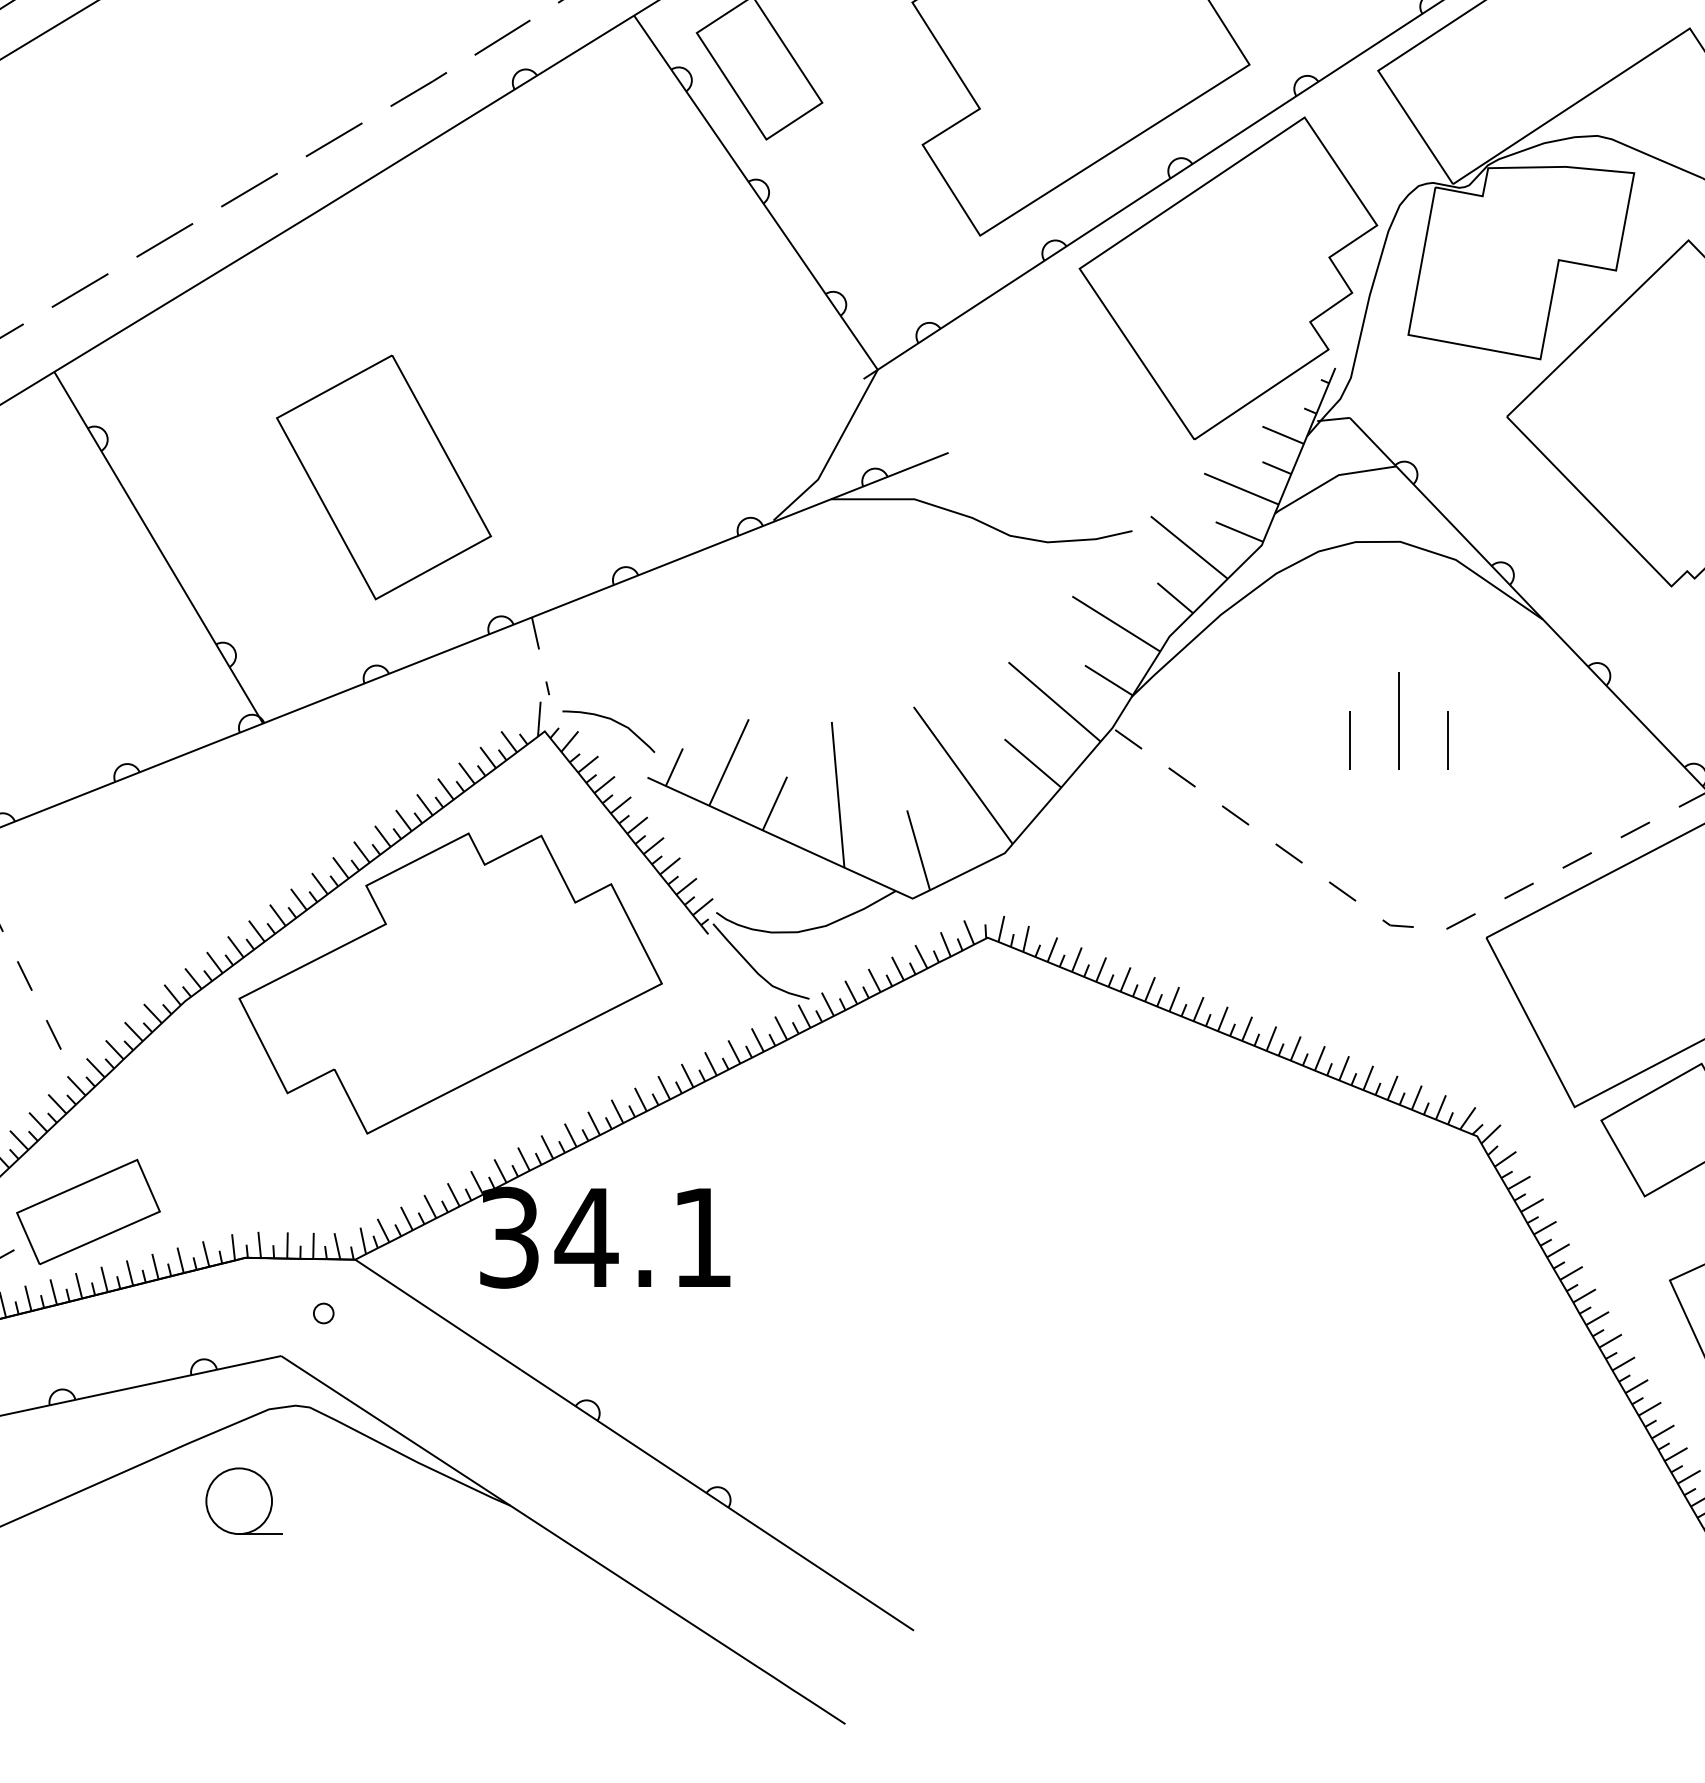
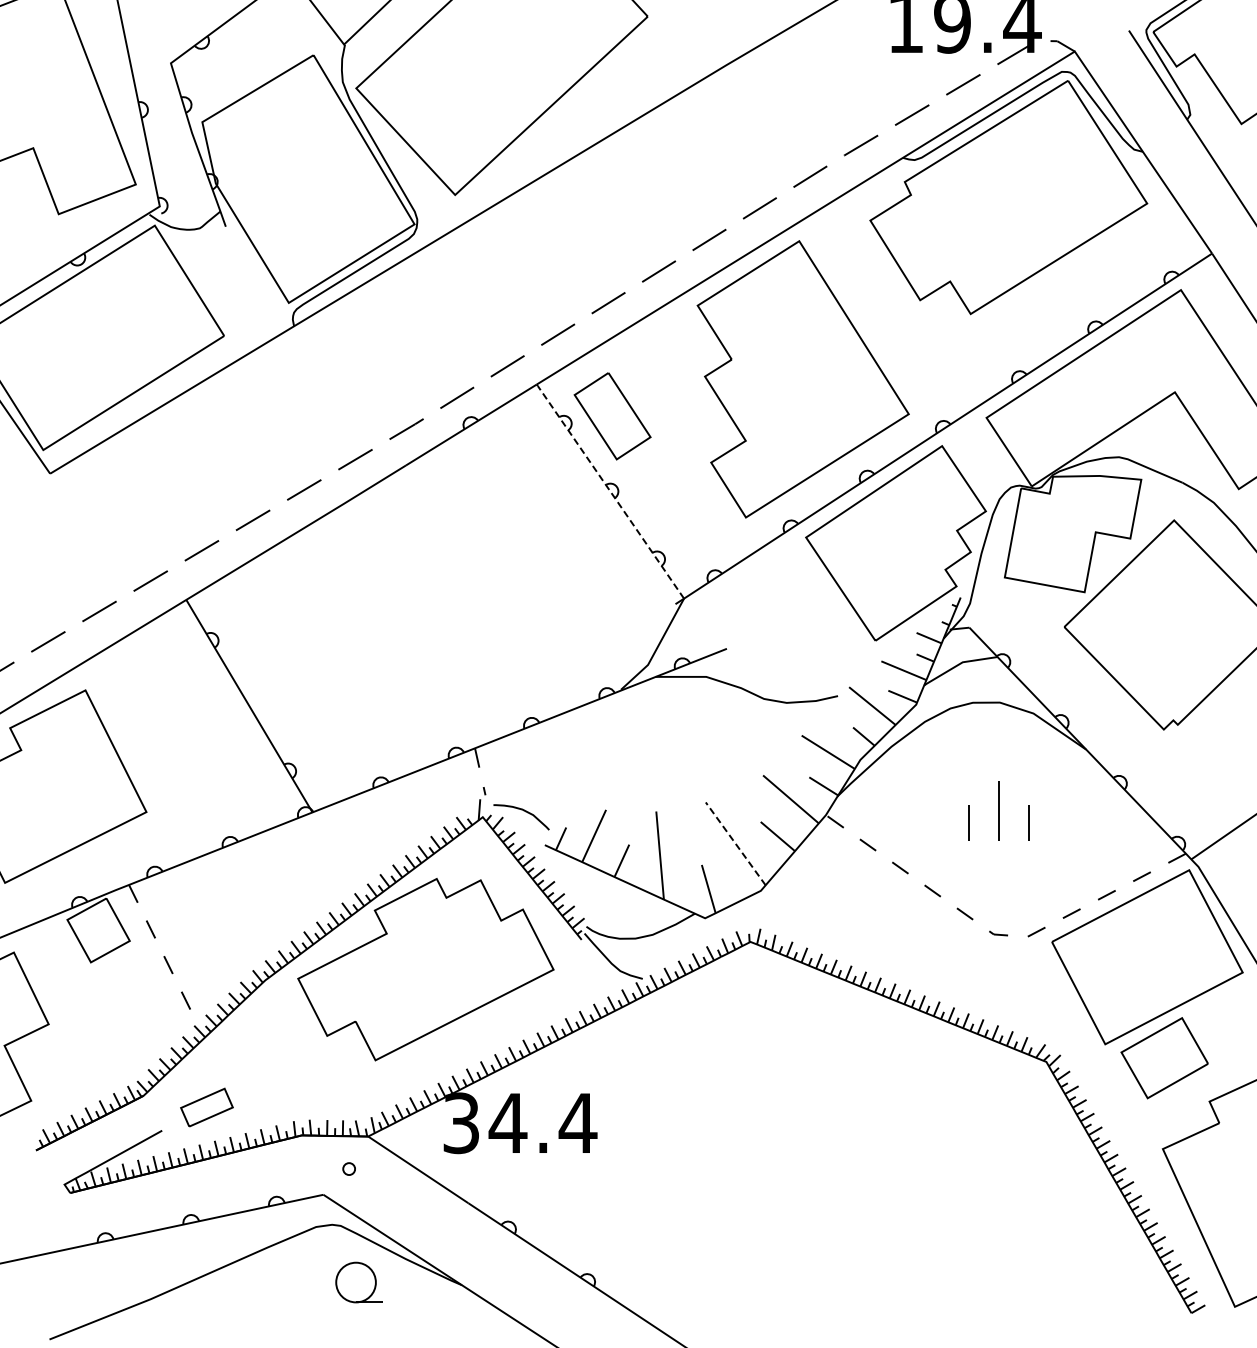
line: (756, 192) -> (610, 491), solid -> dashed
part: (383, 477) -> (385, 663), removed
line: (962, 774) -> (735, 843), solid -> dashed
part: (87, 1211) -> (206, 1107), size x0.6
text: (701, 1236) -> (577, 1122), 34.1 -> 34.4
part: (243, 1501) -> (358, 1282), moved

